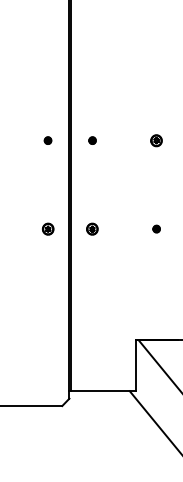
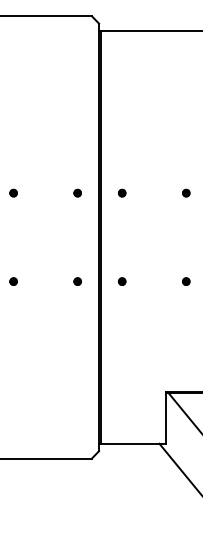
part: (156, 139) -> (186, 192), size x0.62
part: (47, 228) -> (77, 281), size x0.62
part: (92, 228) -> (122, 281), size x0.62

